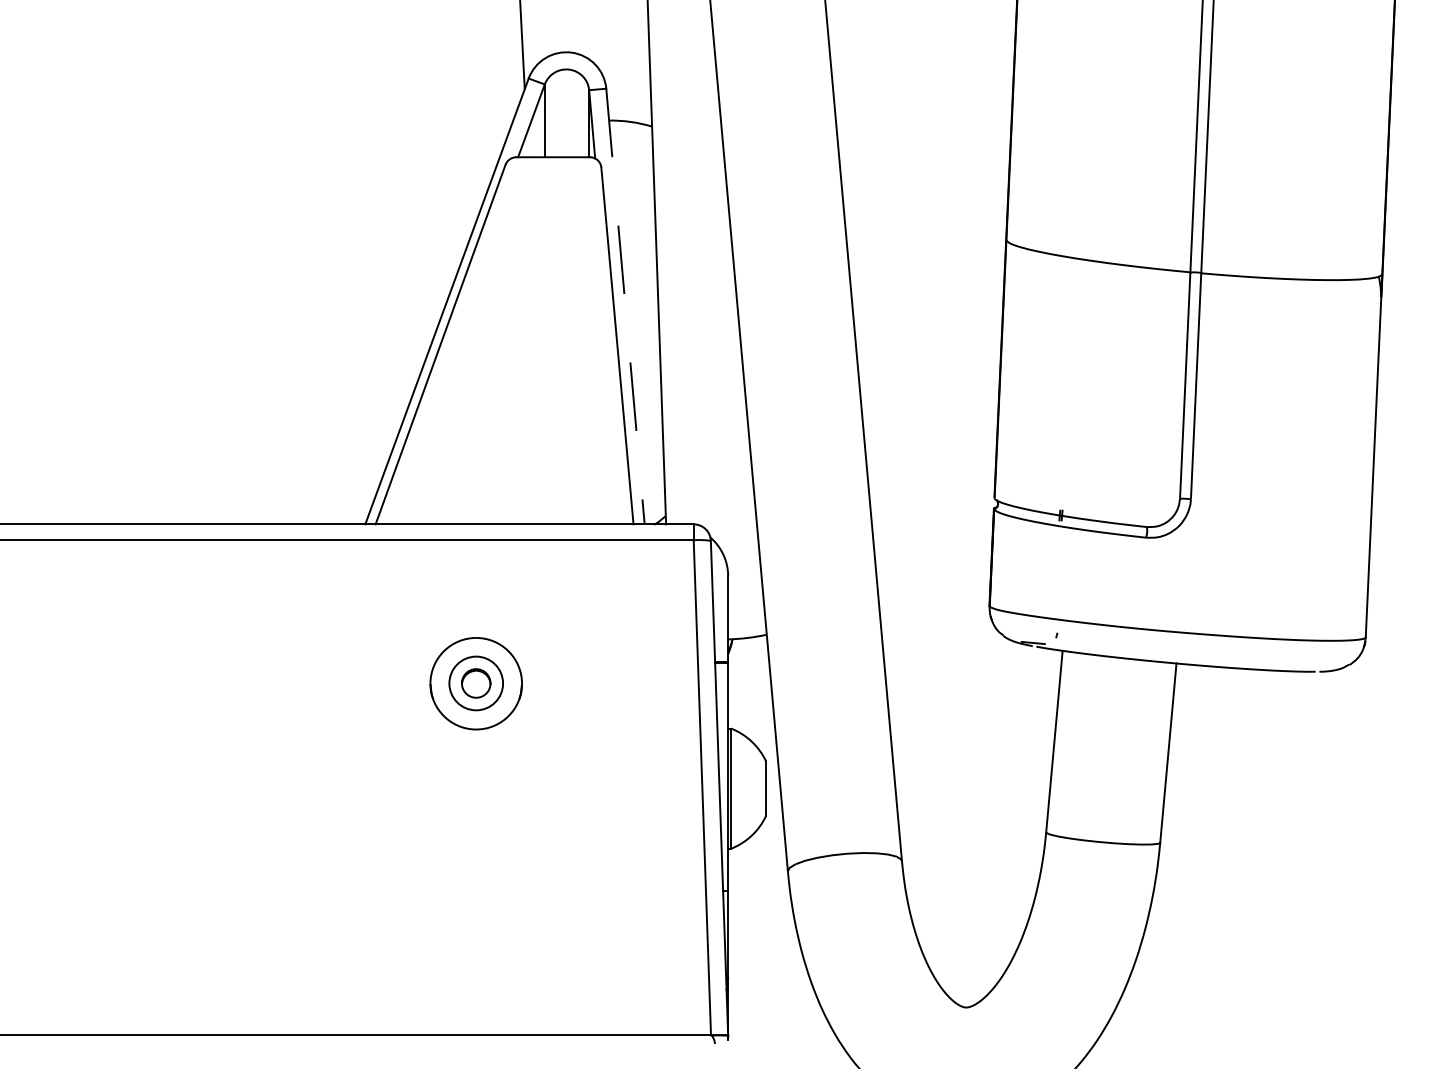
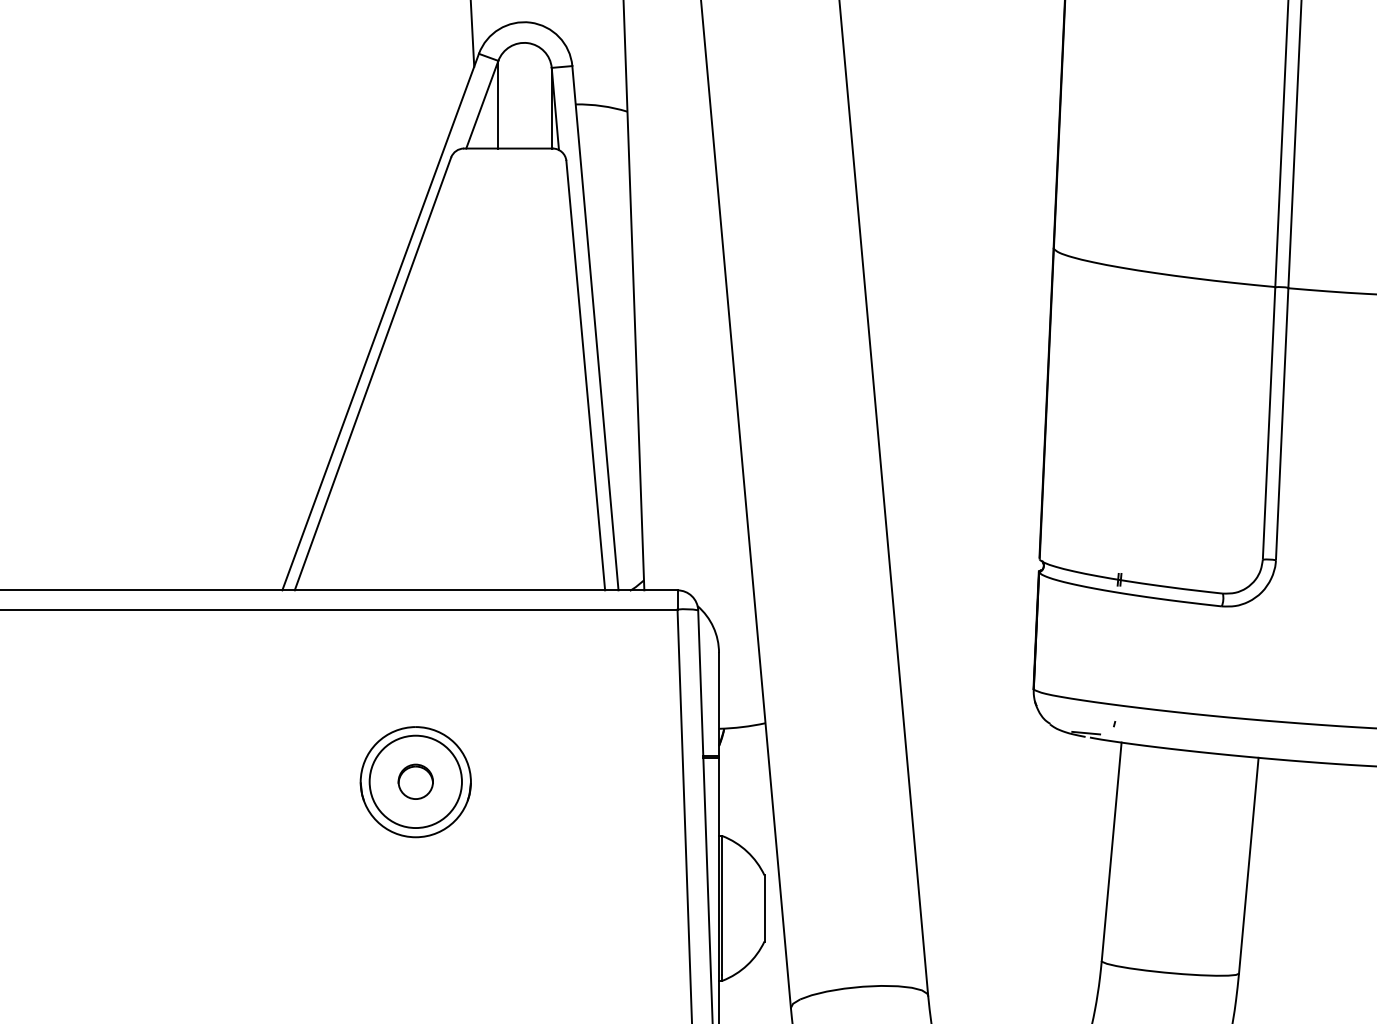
line: (625, 306) -> (595, 328), dashed -> solid
circle: (475, 683) -> (414, 781), size x1.43

